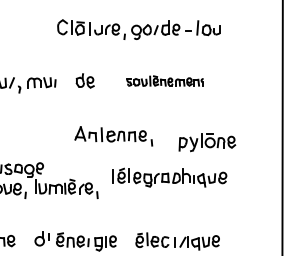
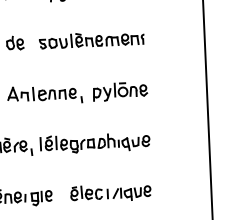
part: (164, 80) -> (91, 39), size x1.43
part: (207, 142) -> (120, 91), moved
part: (169, 177) -> (94, 142), moved

